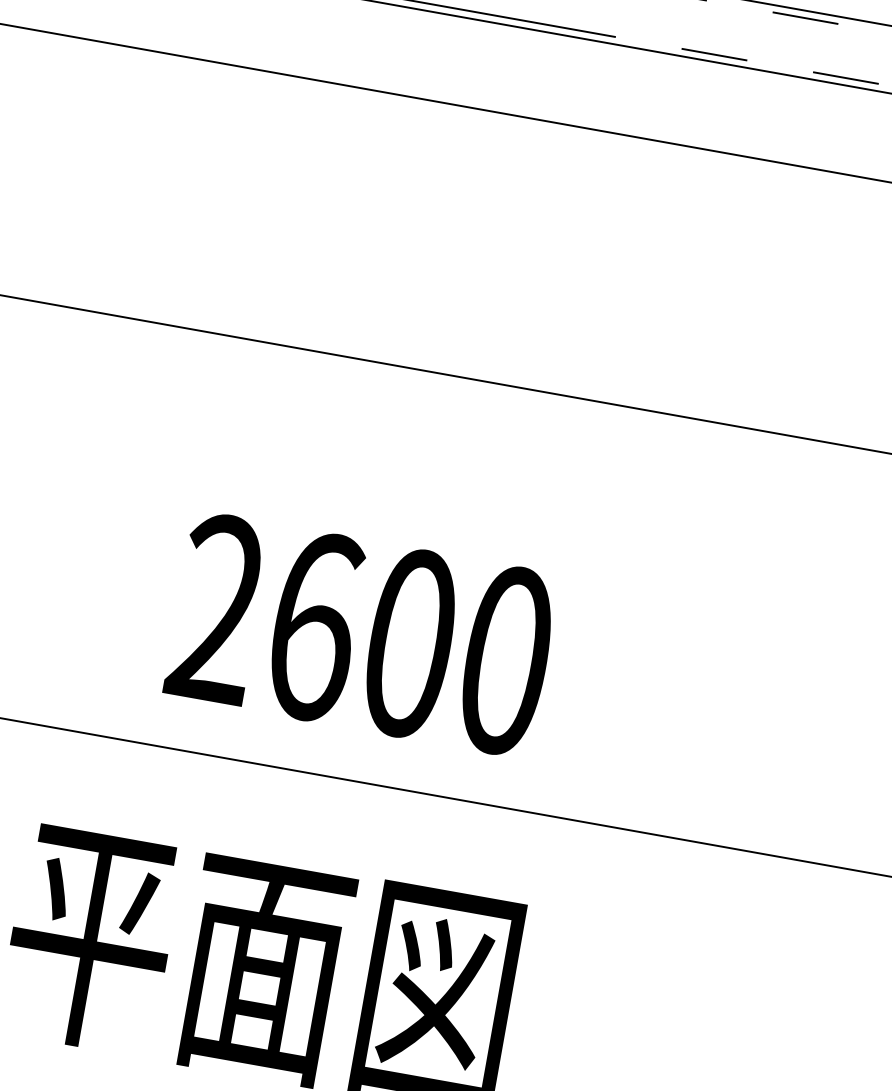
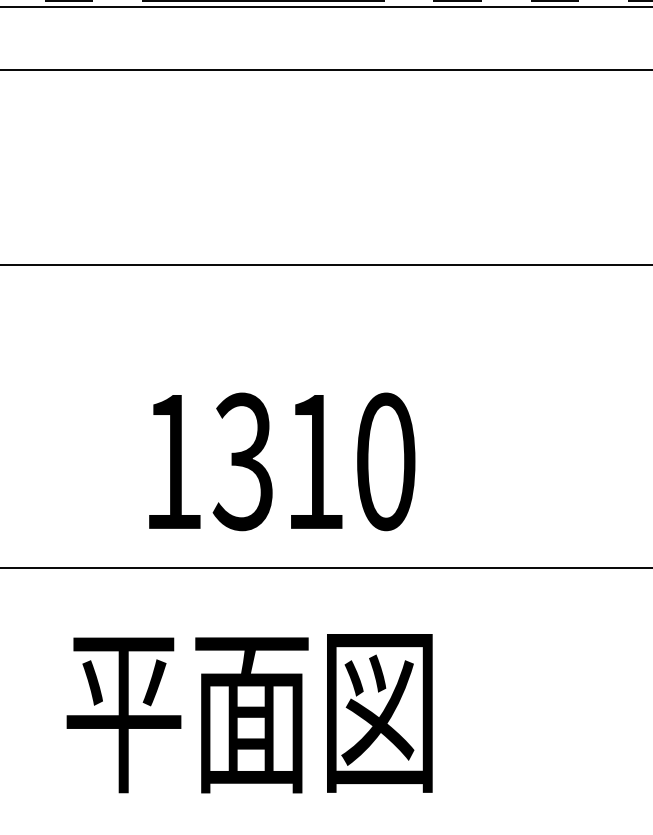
text: (313, 625) -> (243, 461), 2600 -> 1310

